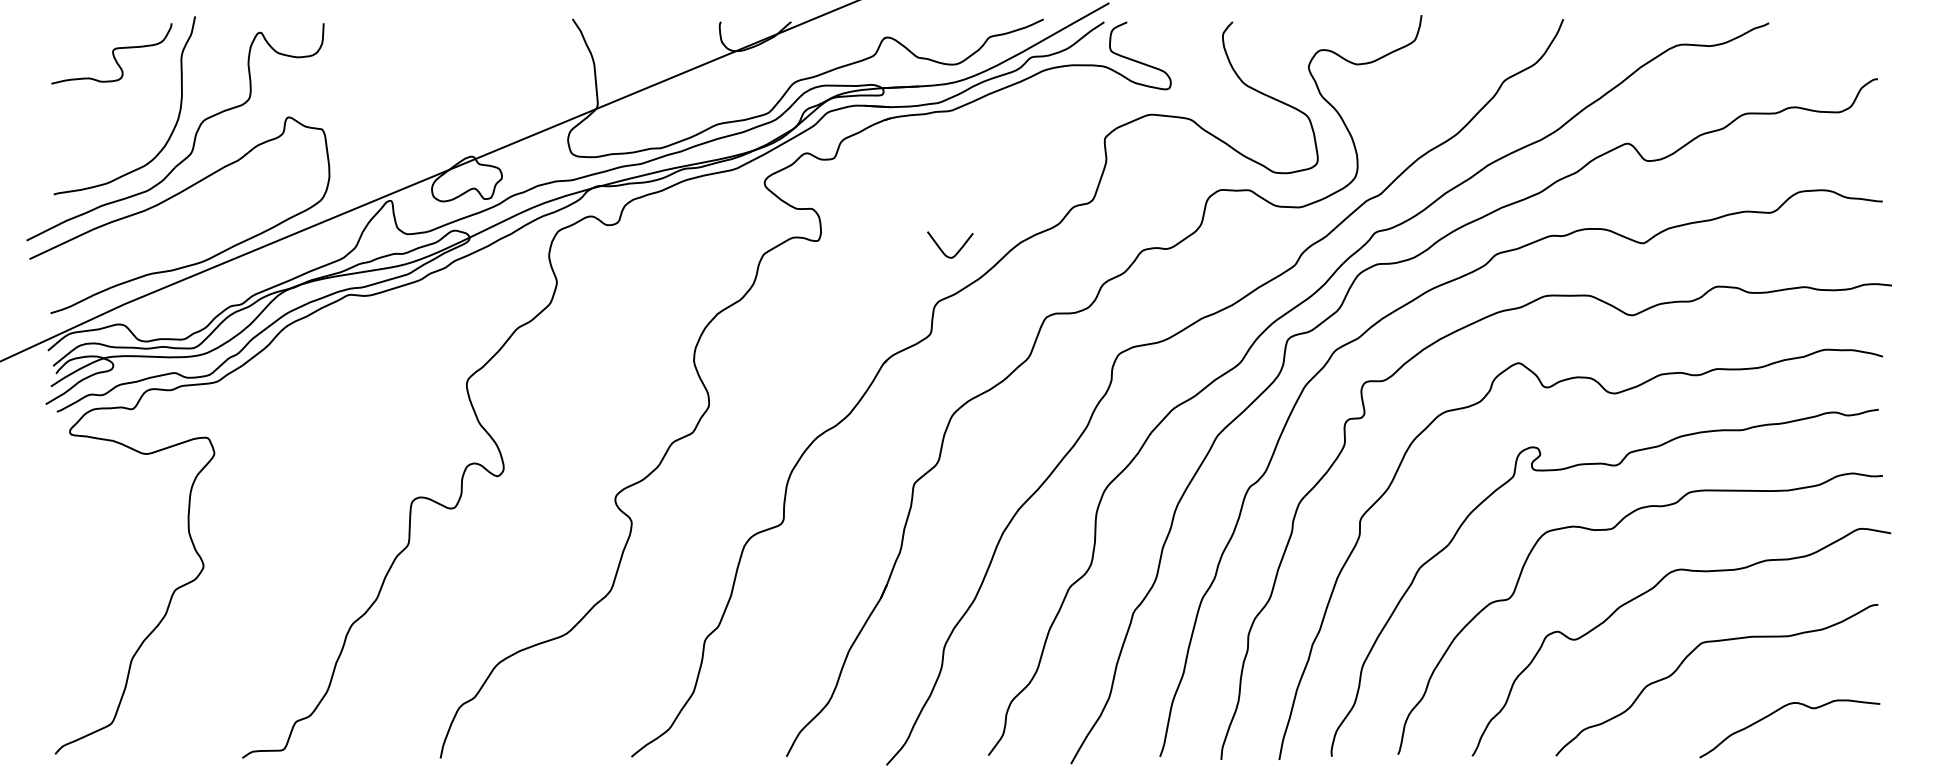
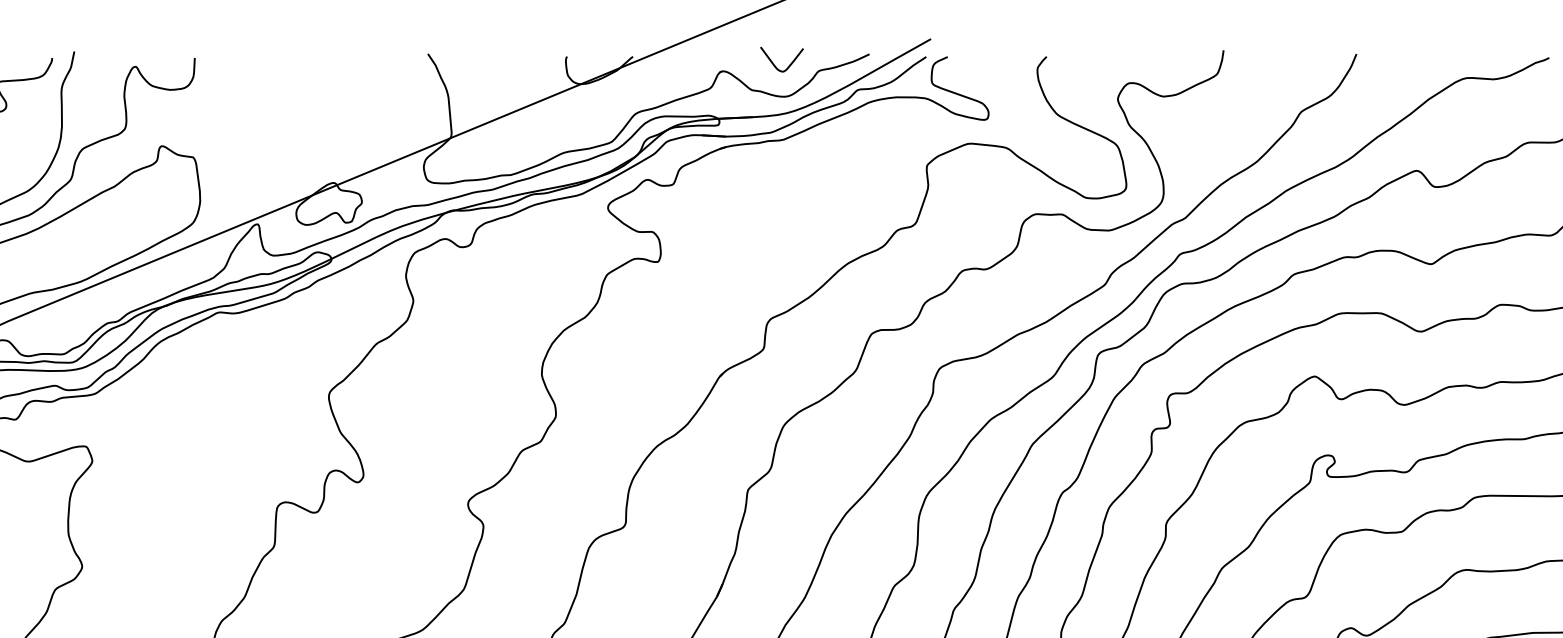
curve: (941, 248) -> (773, 62), moved

